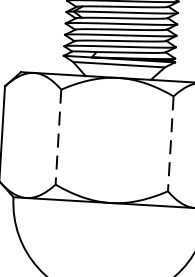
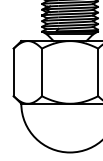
line: (57, 137) -> (41, 72), dashed -> solid
line: (171, 144) -> (98, 72), dashed -> solid

